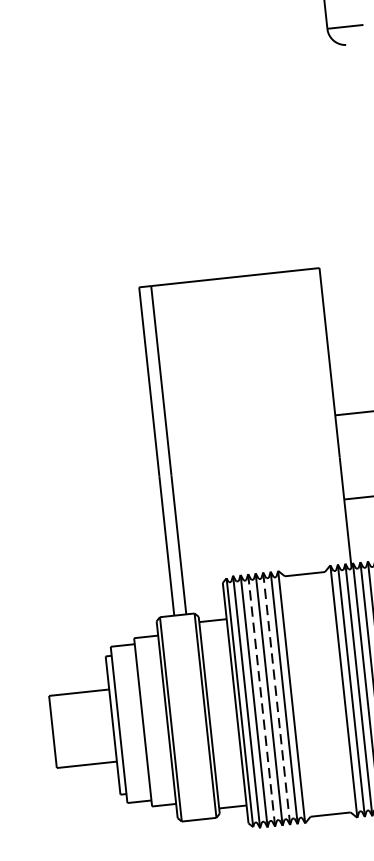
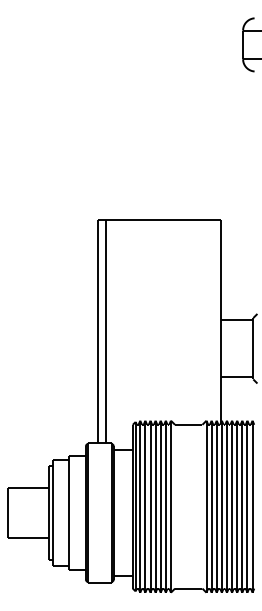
line: (276, 698) -> (160, 506), dashed -> solid
line: (261, 700) -> (150, 506), dashed -> solid

